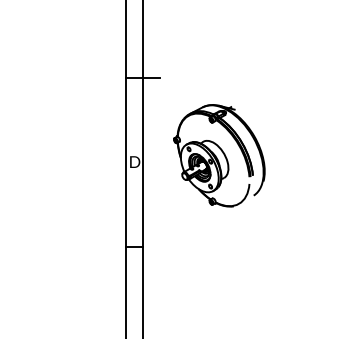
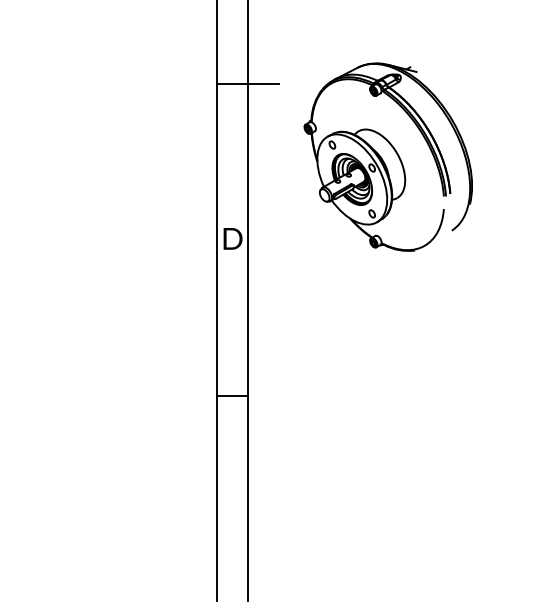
part: (219, 155) -> (388, 156), moved

